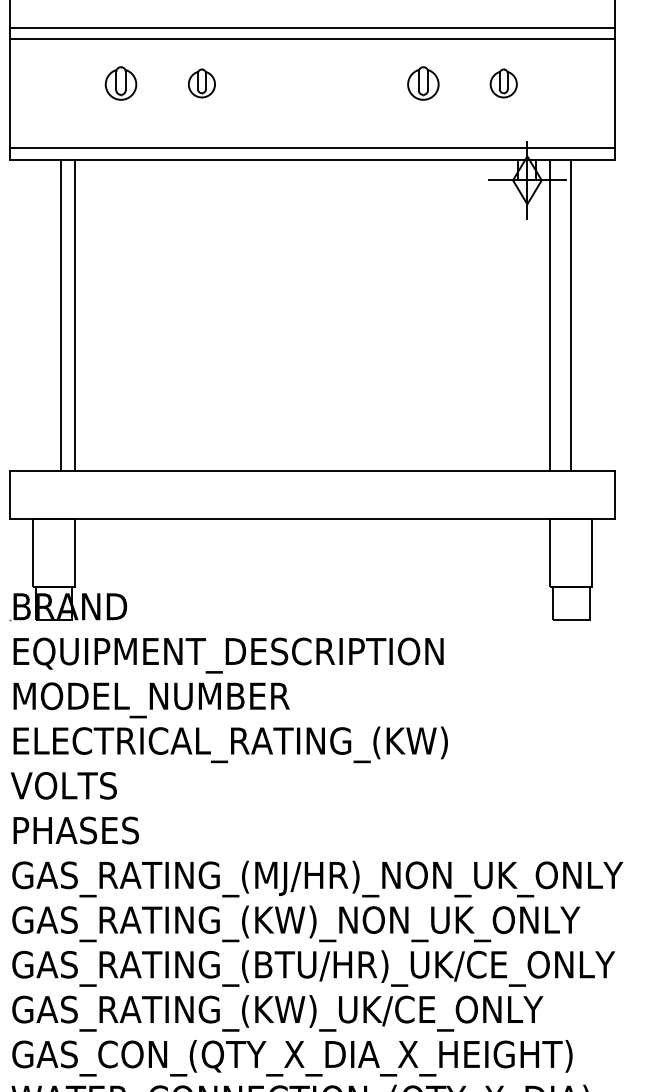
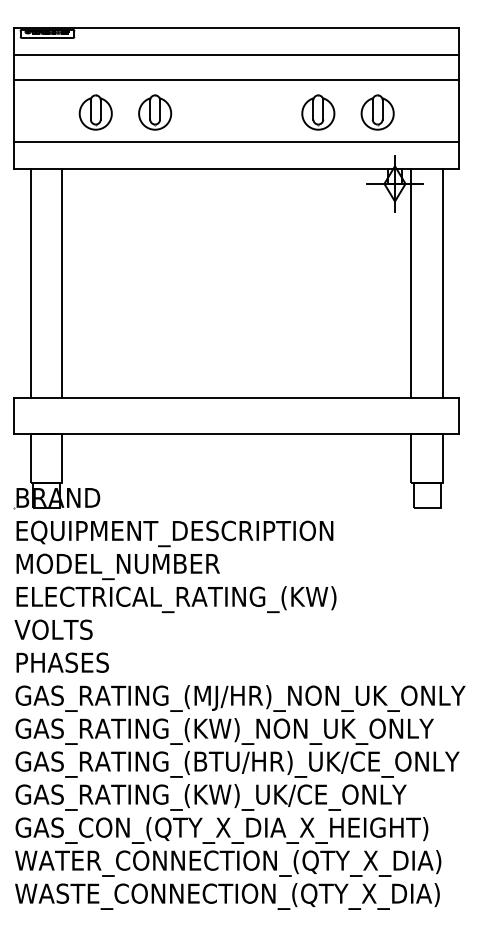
line: (312, 27) -> (236, 55), moved
part: (120, 83) -> (95, 112), size x1.43
part: (202, 83) -> (155, 112), size x1.67
part: (423, 83) -> (318, 112), size x1.43
part: (503, 83) -> (377, 112), size x1.67
line: (312, 147) -> (236, 141), moved
line: (61, 315) -> (30, 283), moved
line: (570, 315) -> (442, 283), moved

